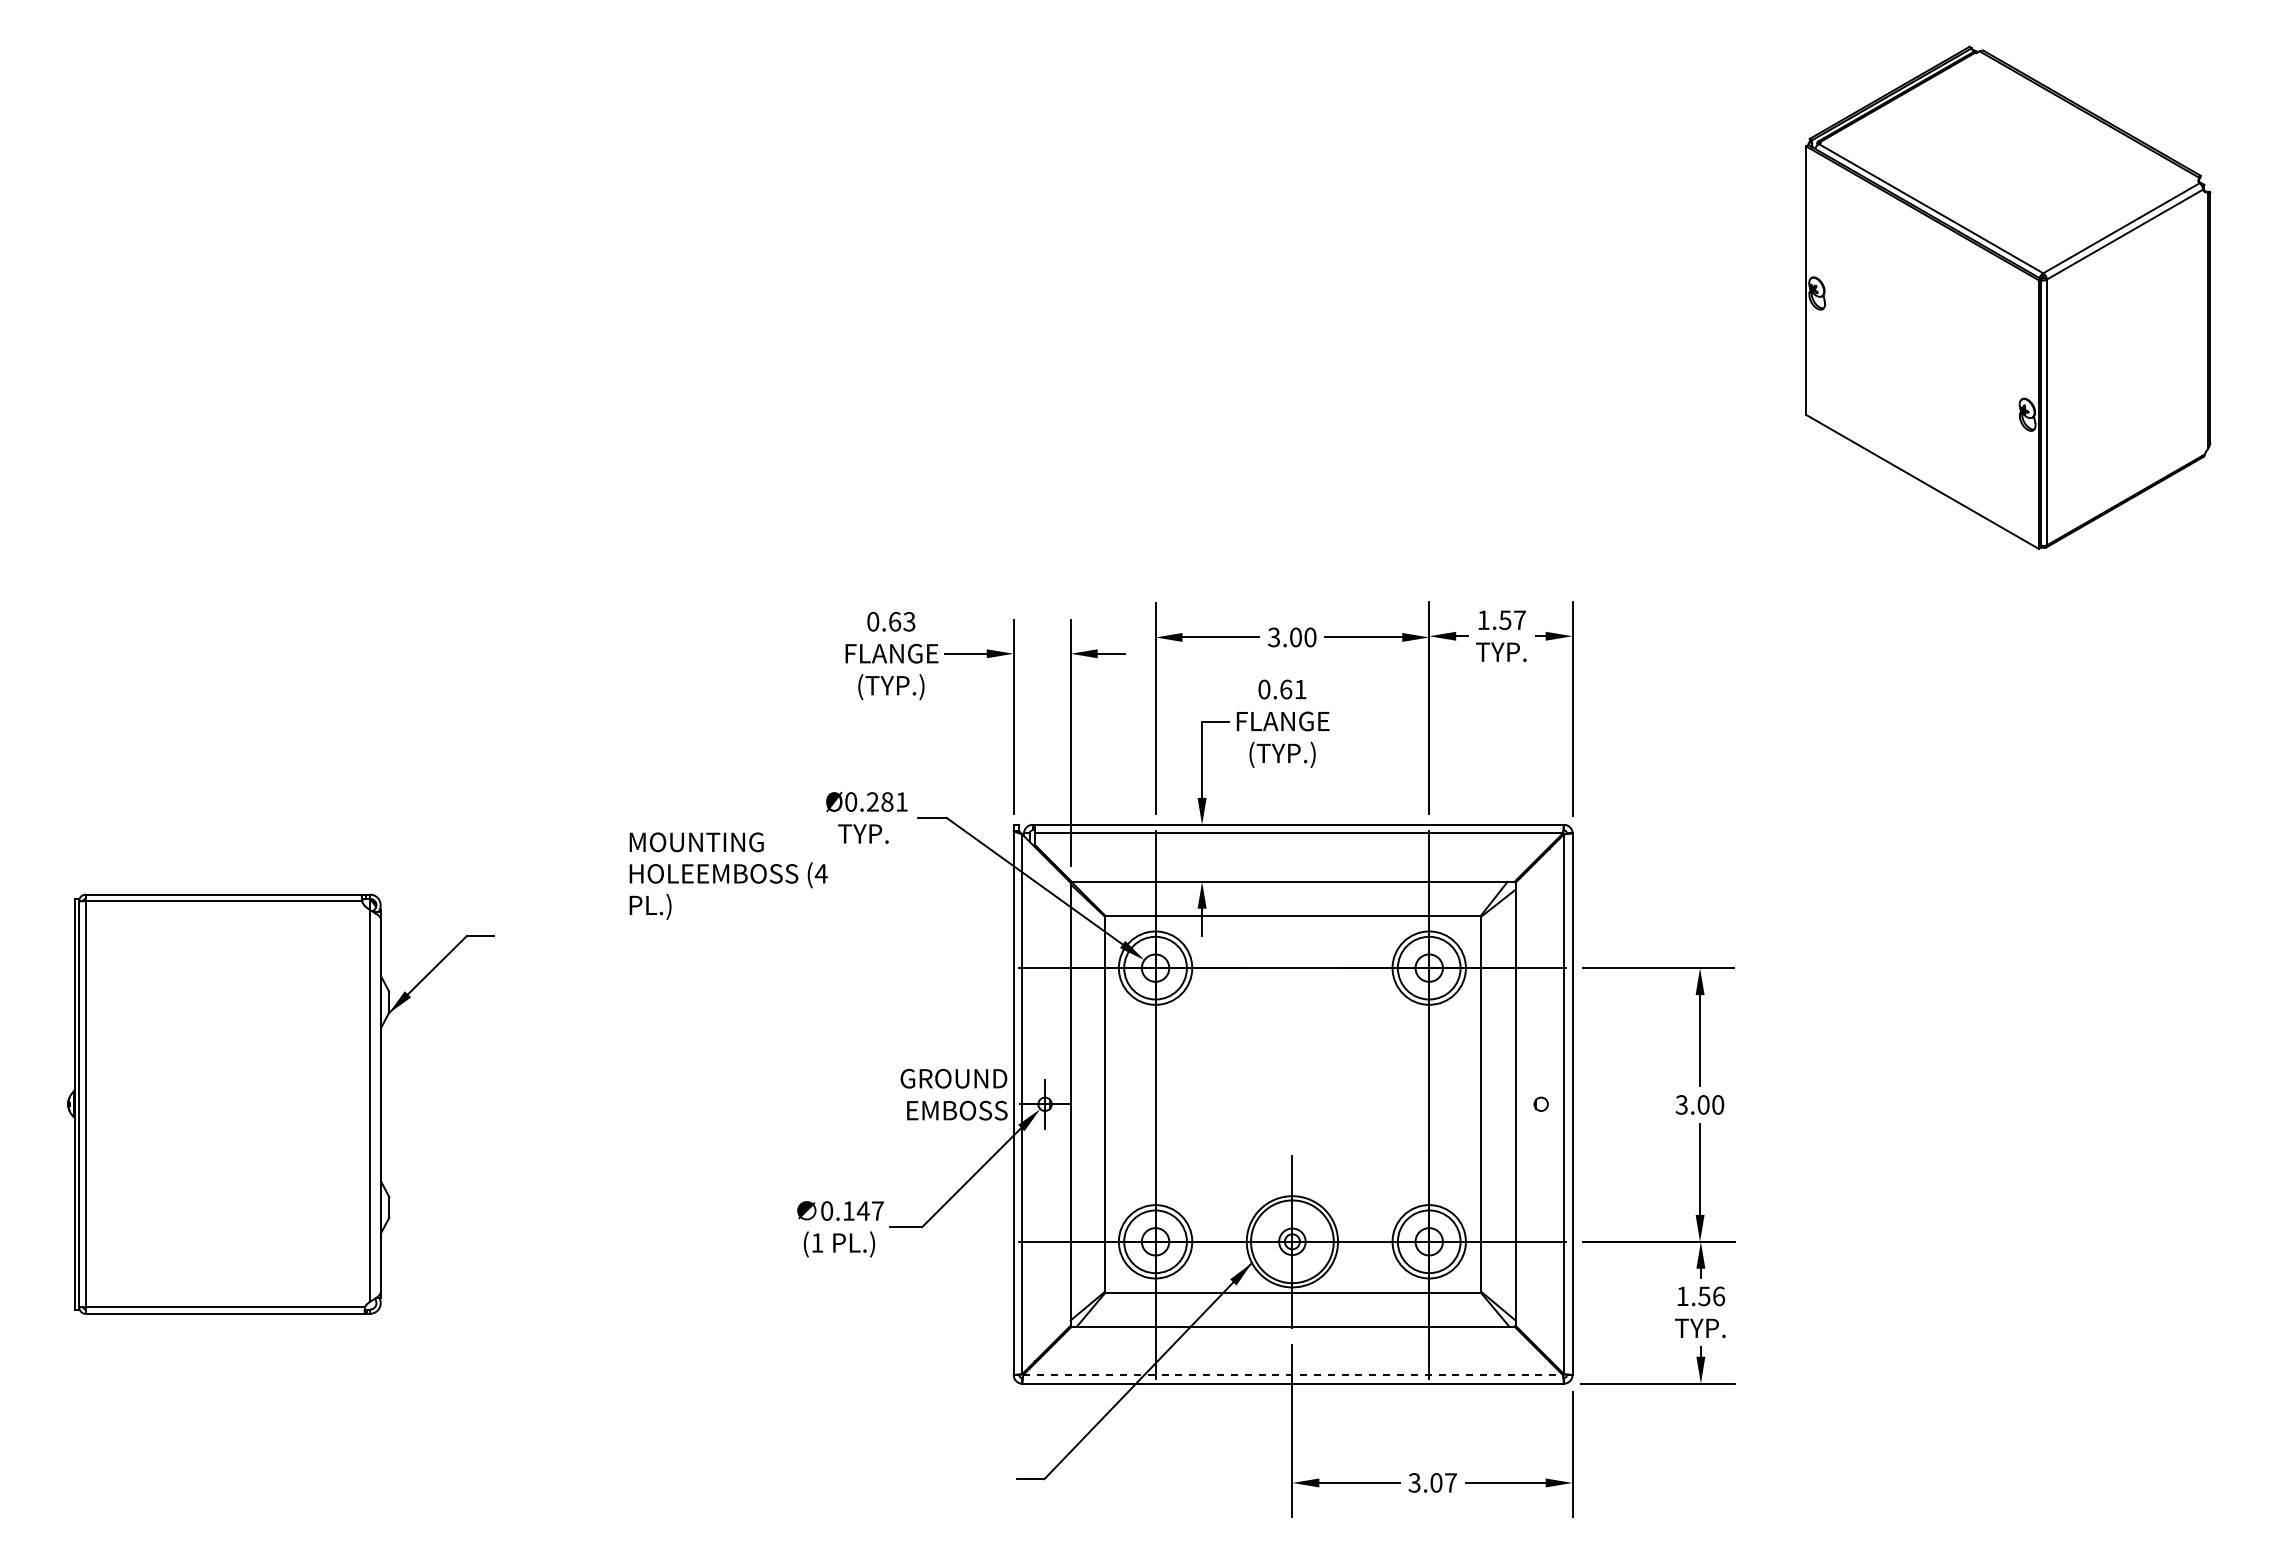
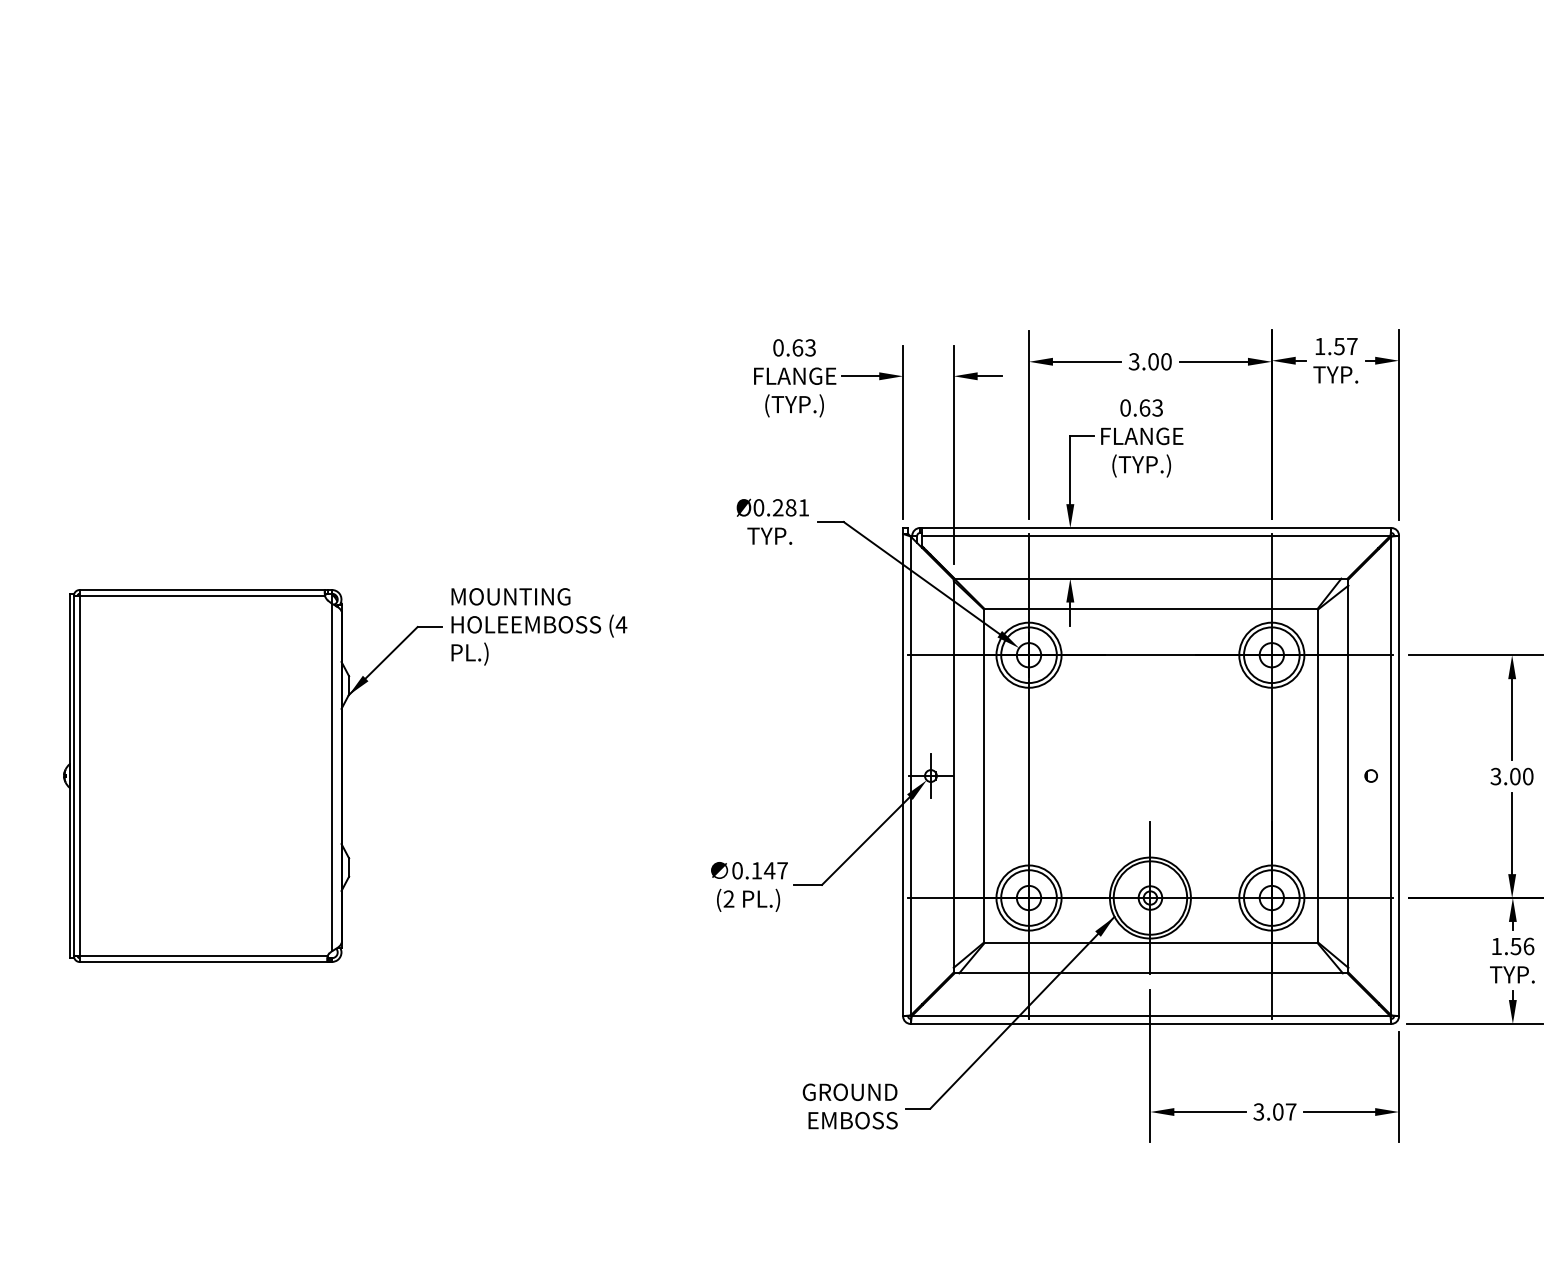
text: (1300, 689) -> (1157, 407), 0.61 -> 0.63
text: (728, 875) -> (539, 626), moved
text: (953, 1094) -> (849, 1106), moved
text: (817, 1242) -> (729, 898), (1 -> (2
line: (1293, 1375) -> (1151, 1016), dashed -> solid

